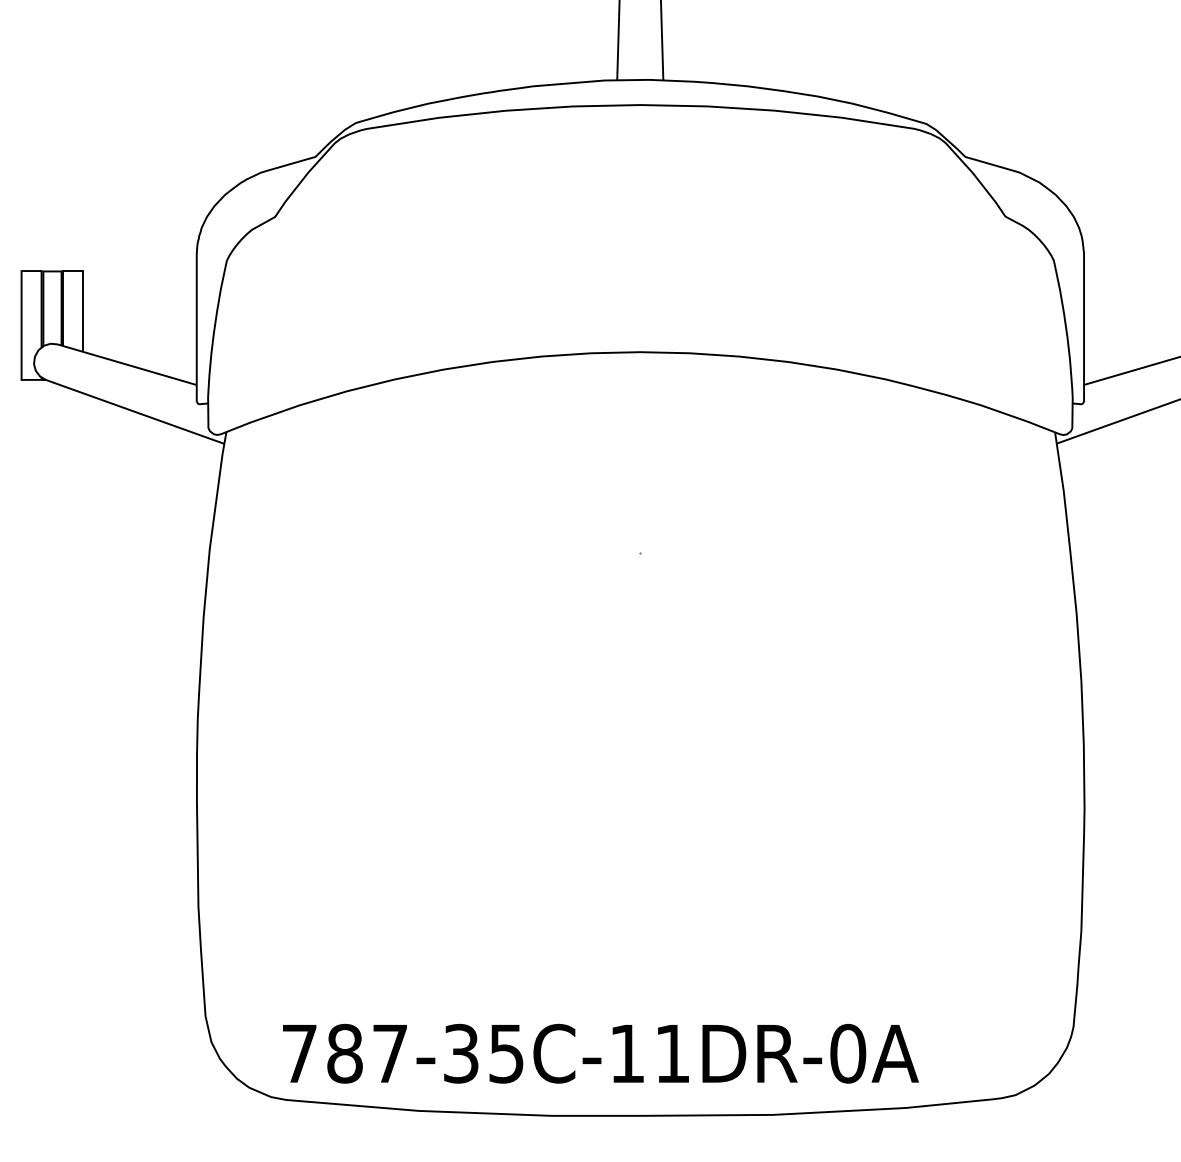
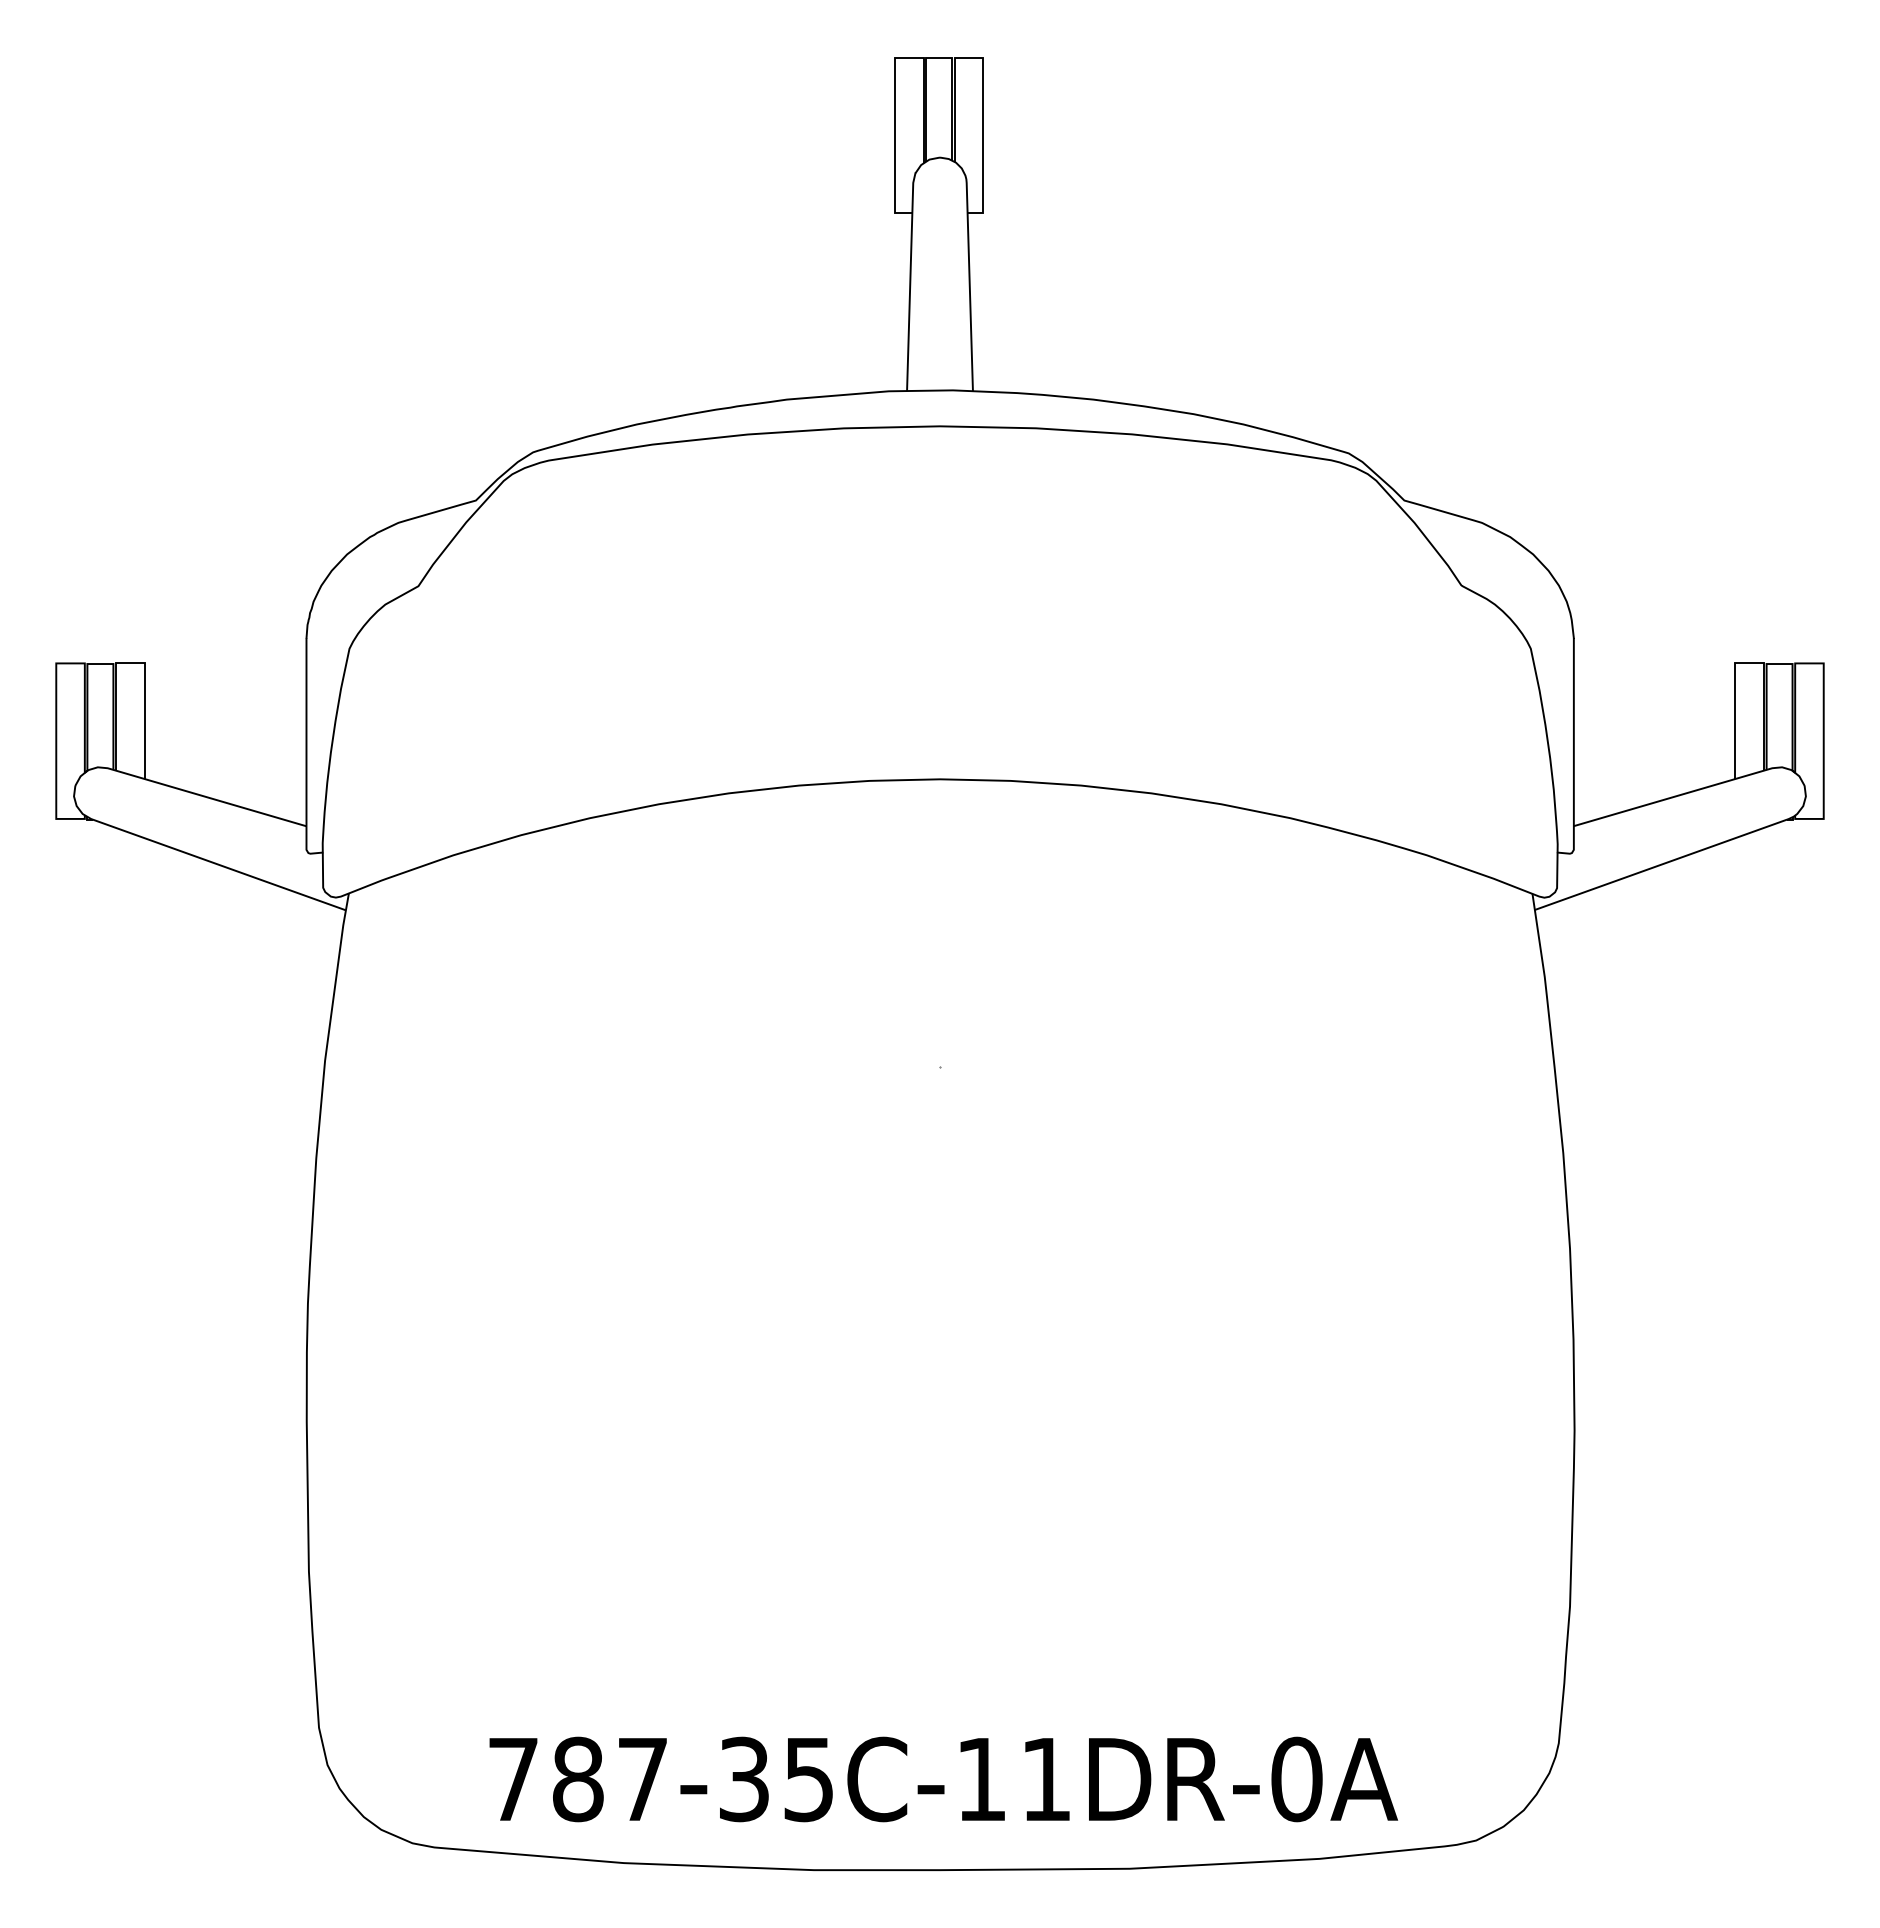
text: (600, 1053) -> (943, 1779), moved

